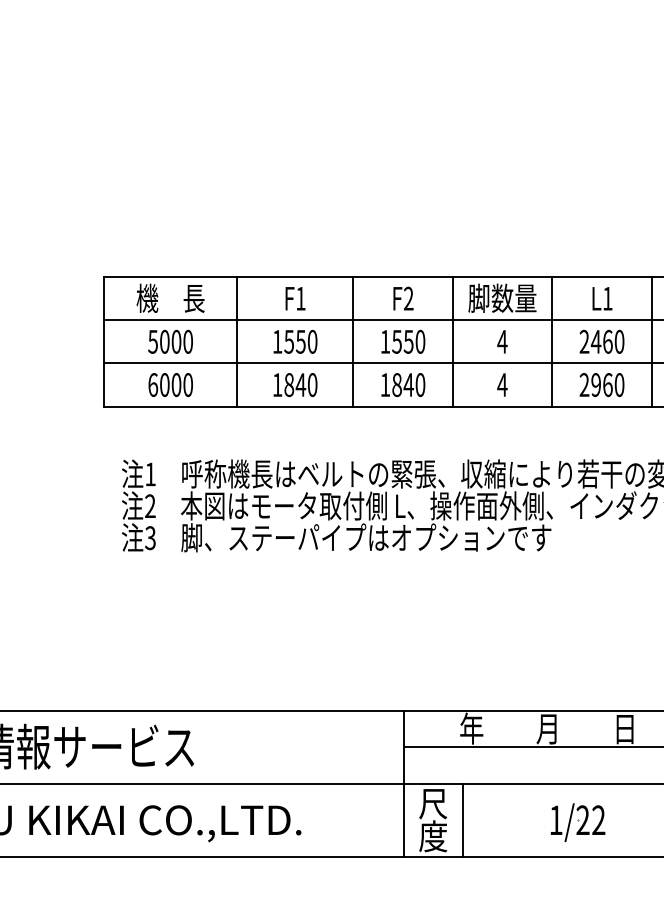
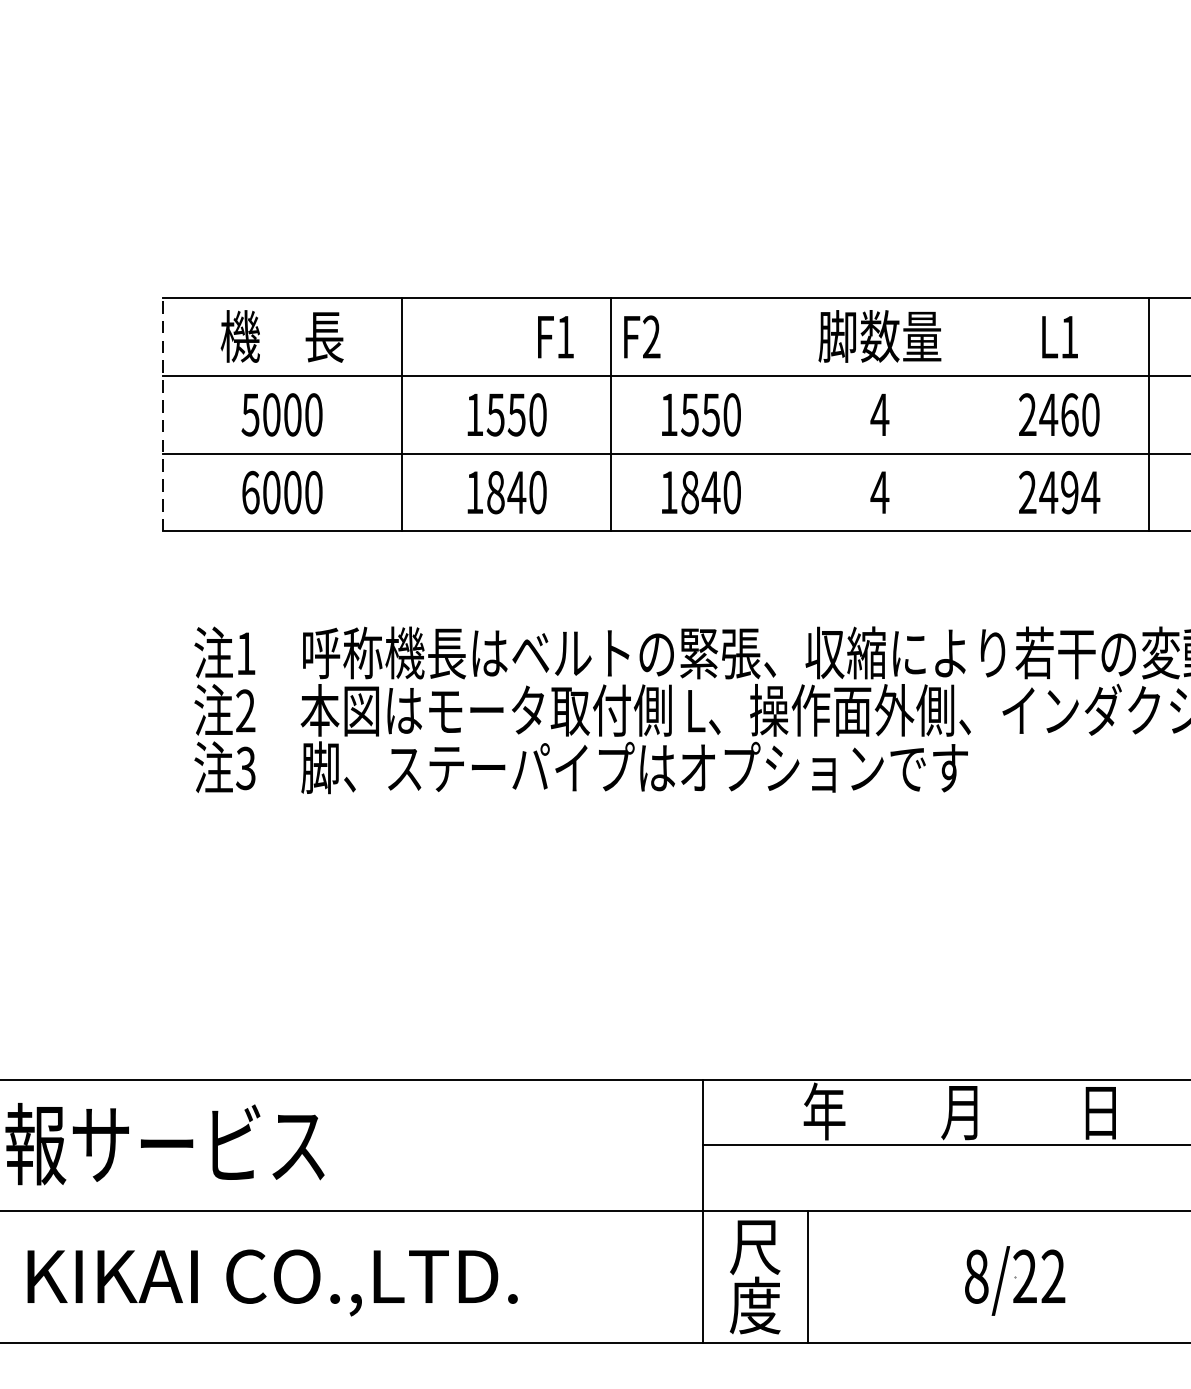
text: (295, 298) -> (555, 336), moved
text: (403, 298) -> (642, 336), moved
line: (104, 341) -> (163, 414), solid -> dashed
line: (452, 341) -> (789, 414), removed
line: (552, 341) -> (970, 414), removed
text: (607, 385) -> (1069, 493), 2960 -> 2494
text: (555, 820) -> (975, 1277), 1/22 -> 8/22

